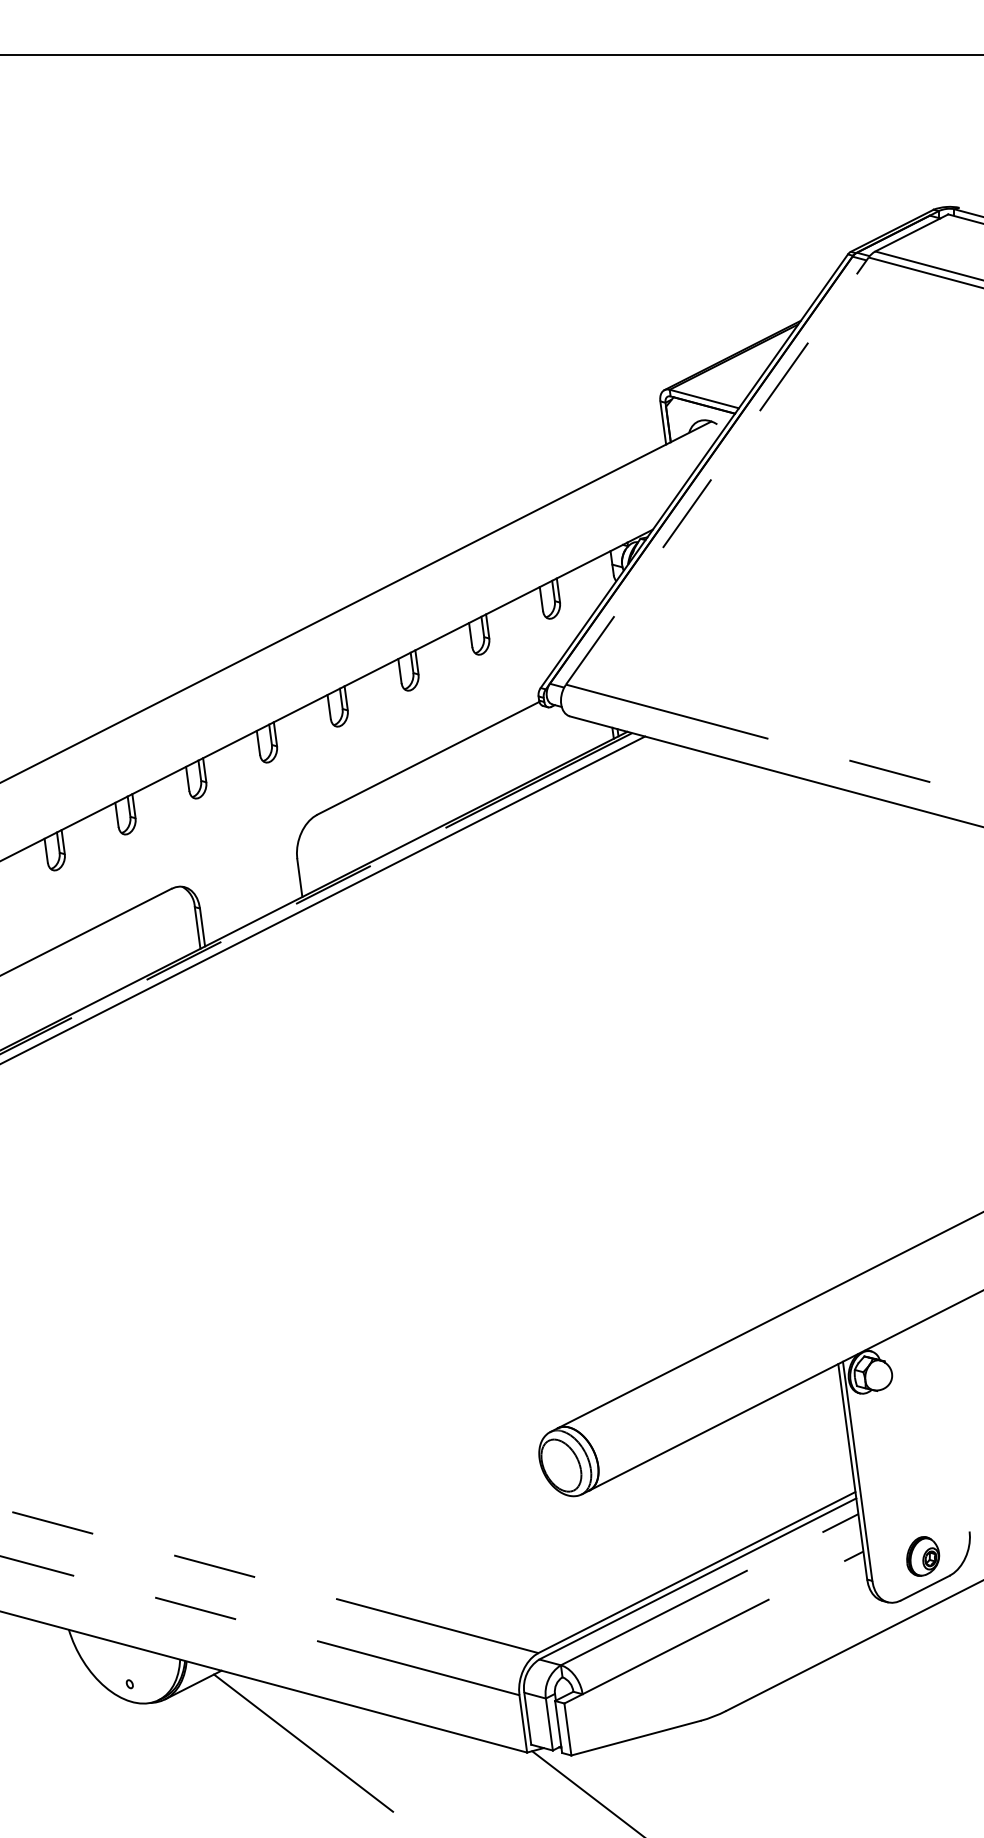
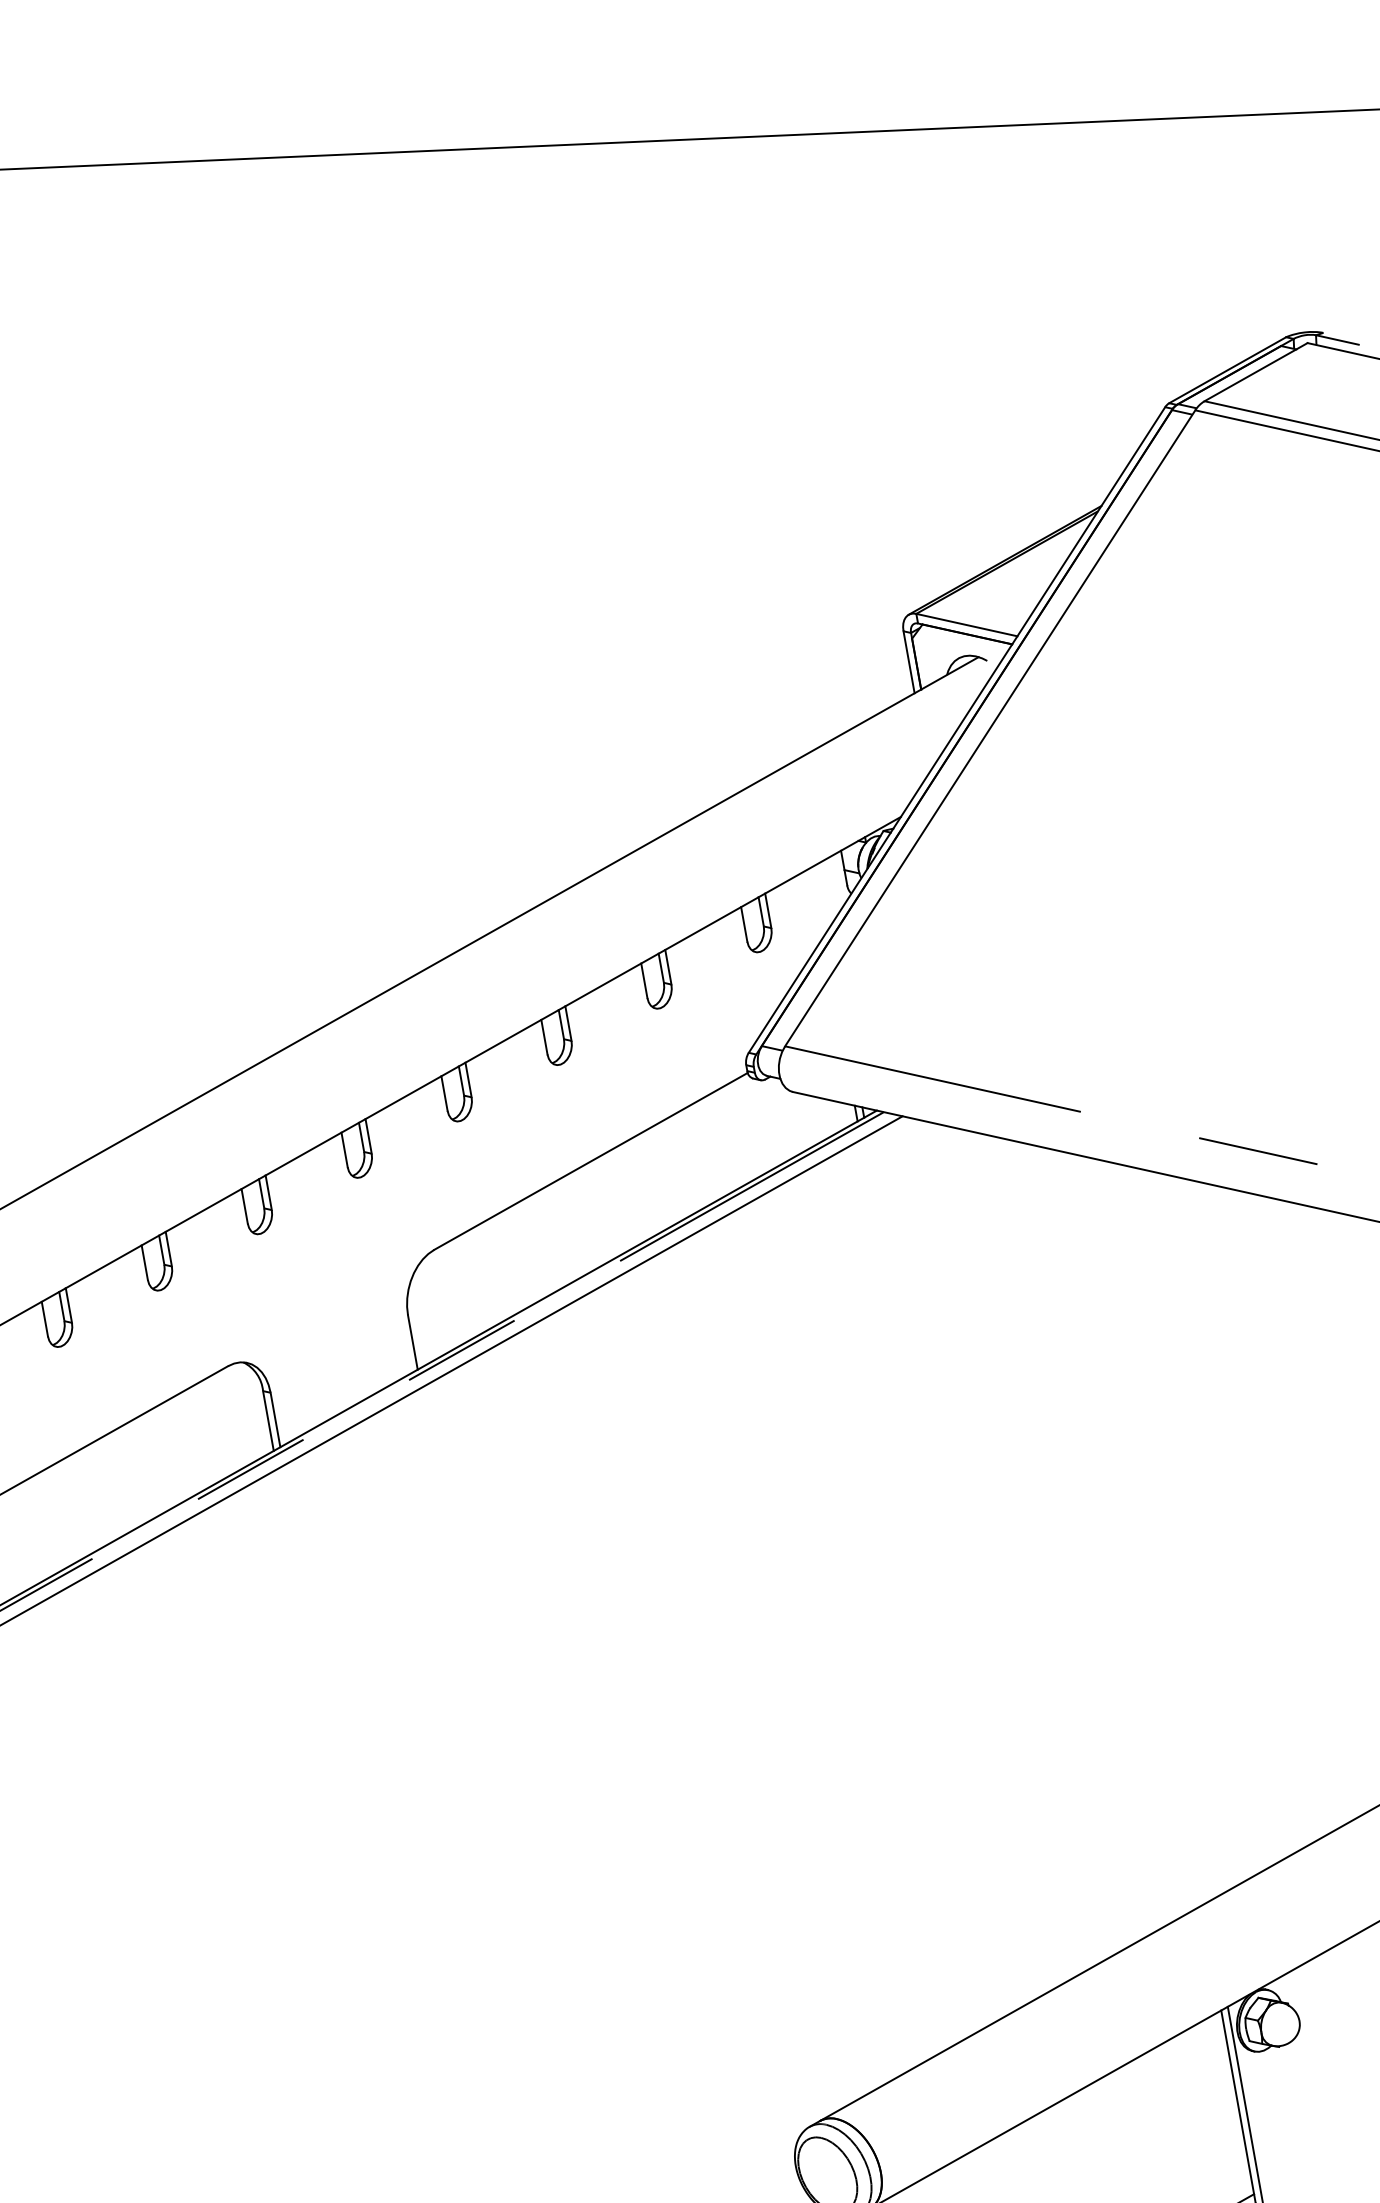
line: (717, 471) -> (990, 728), dashed -> solid

